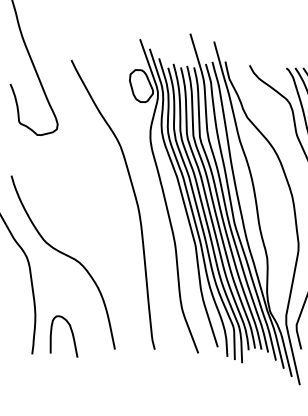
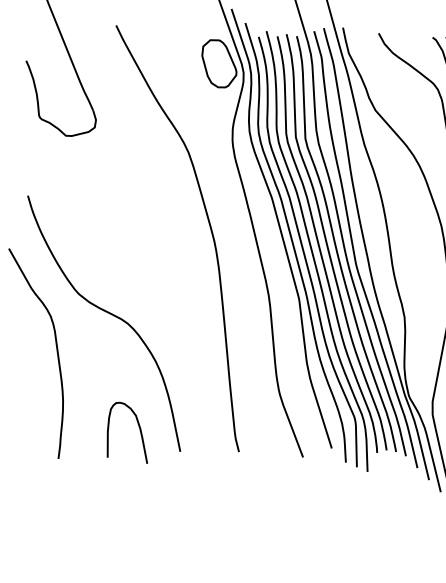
curve: (71, 333) -> (138, 428), moved

